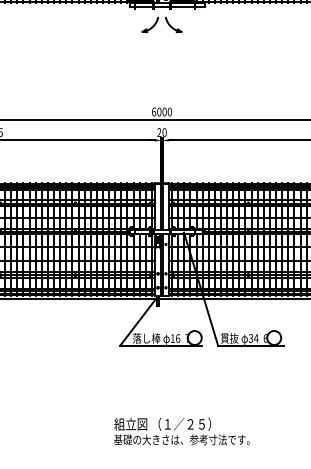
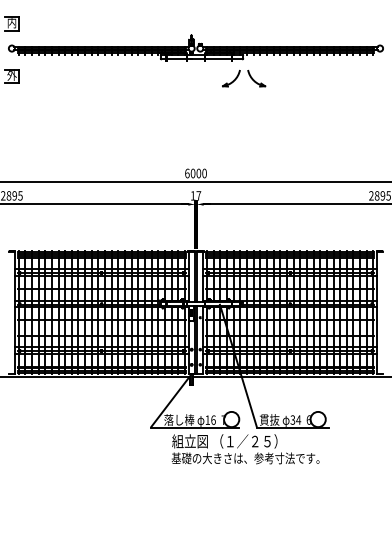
part: (162, 24) -> (244, 78), moved
text: (161, 132) -> (195, 195), 20 -> 17
text: (181, 431) -> (245, 449), moved

